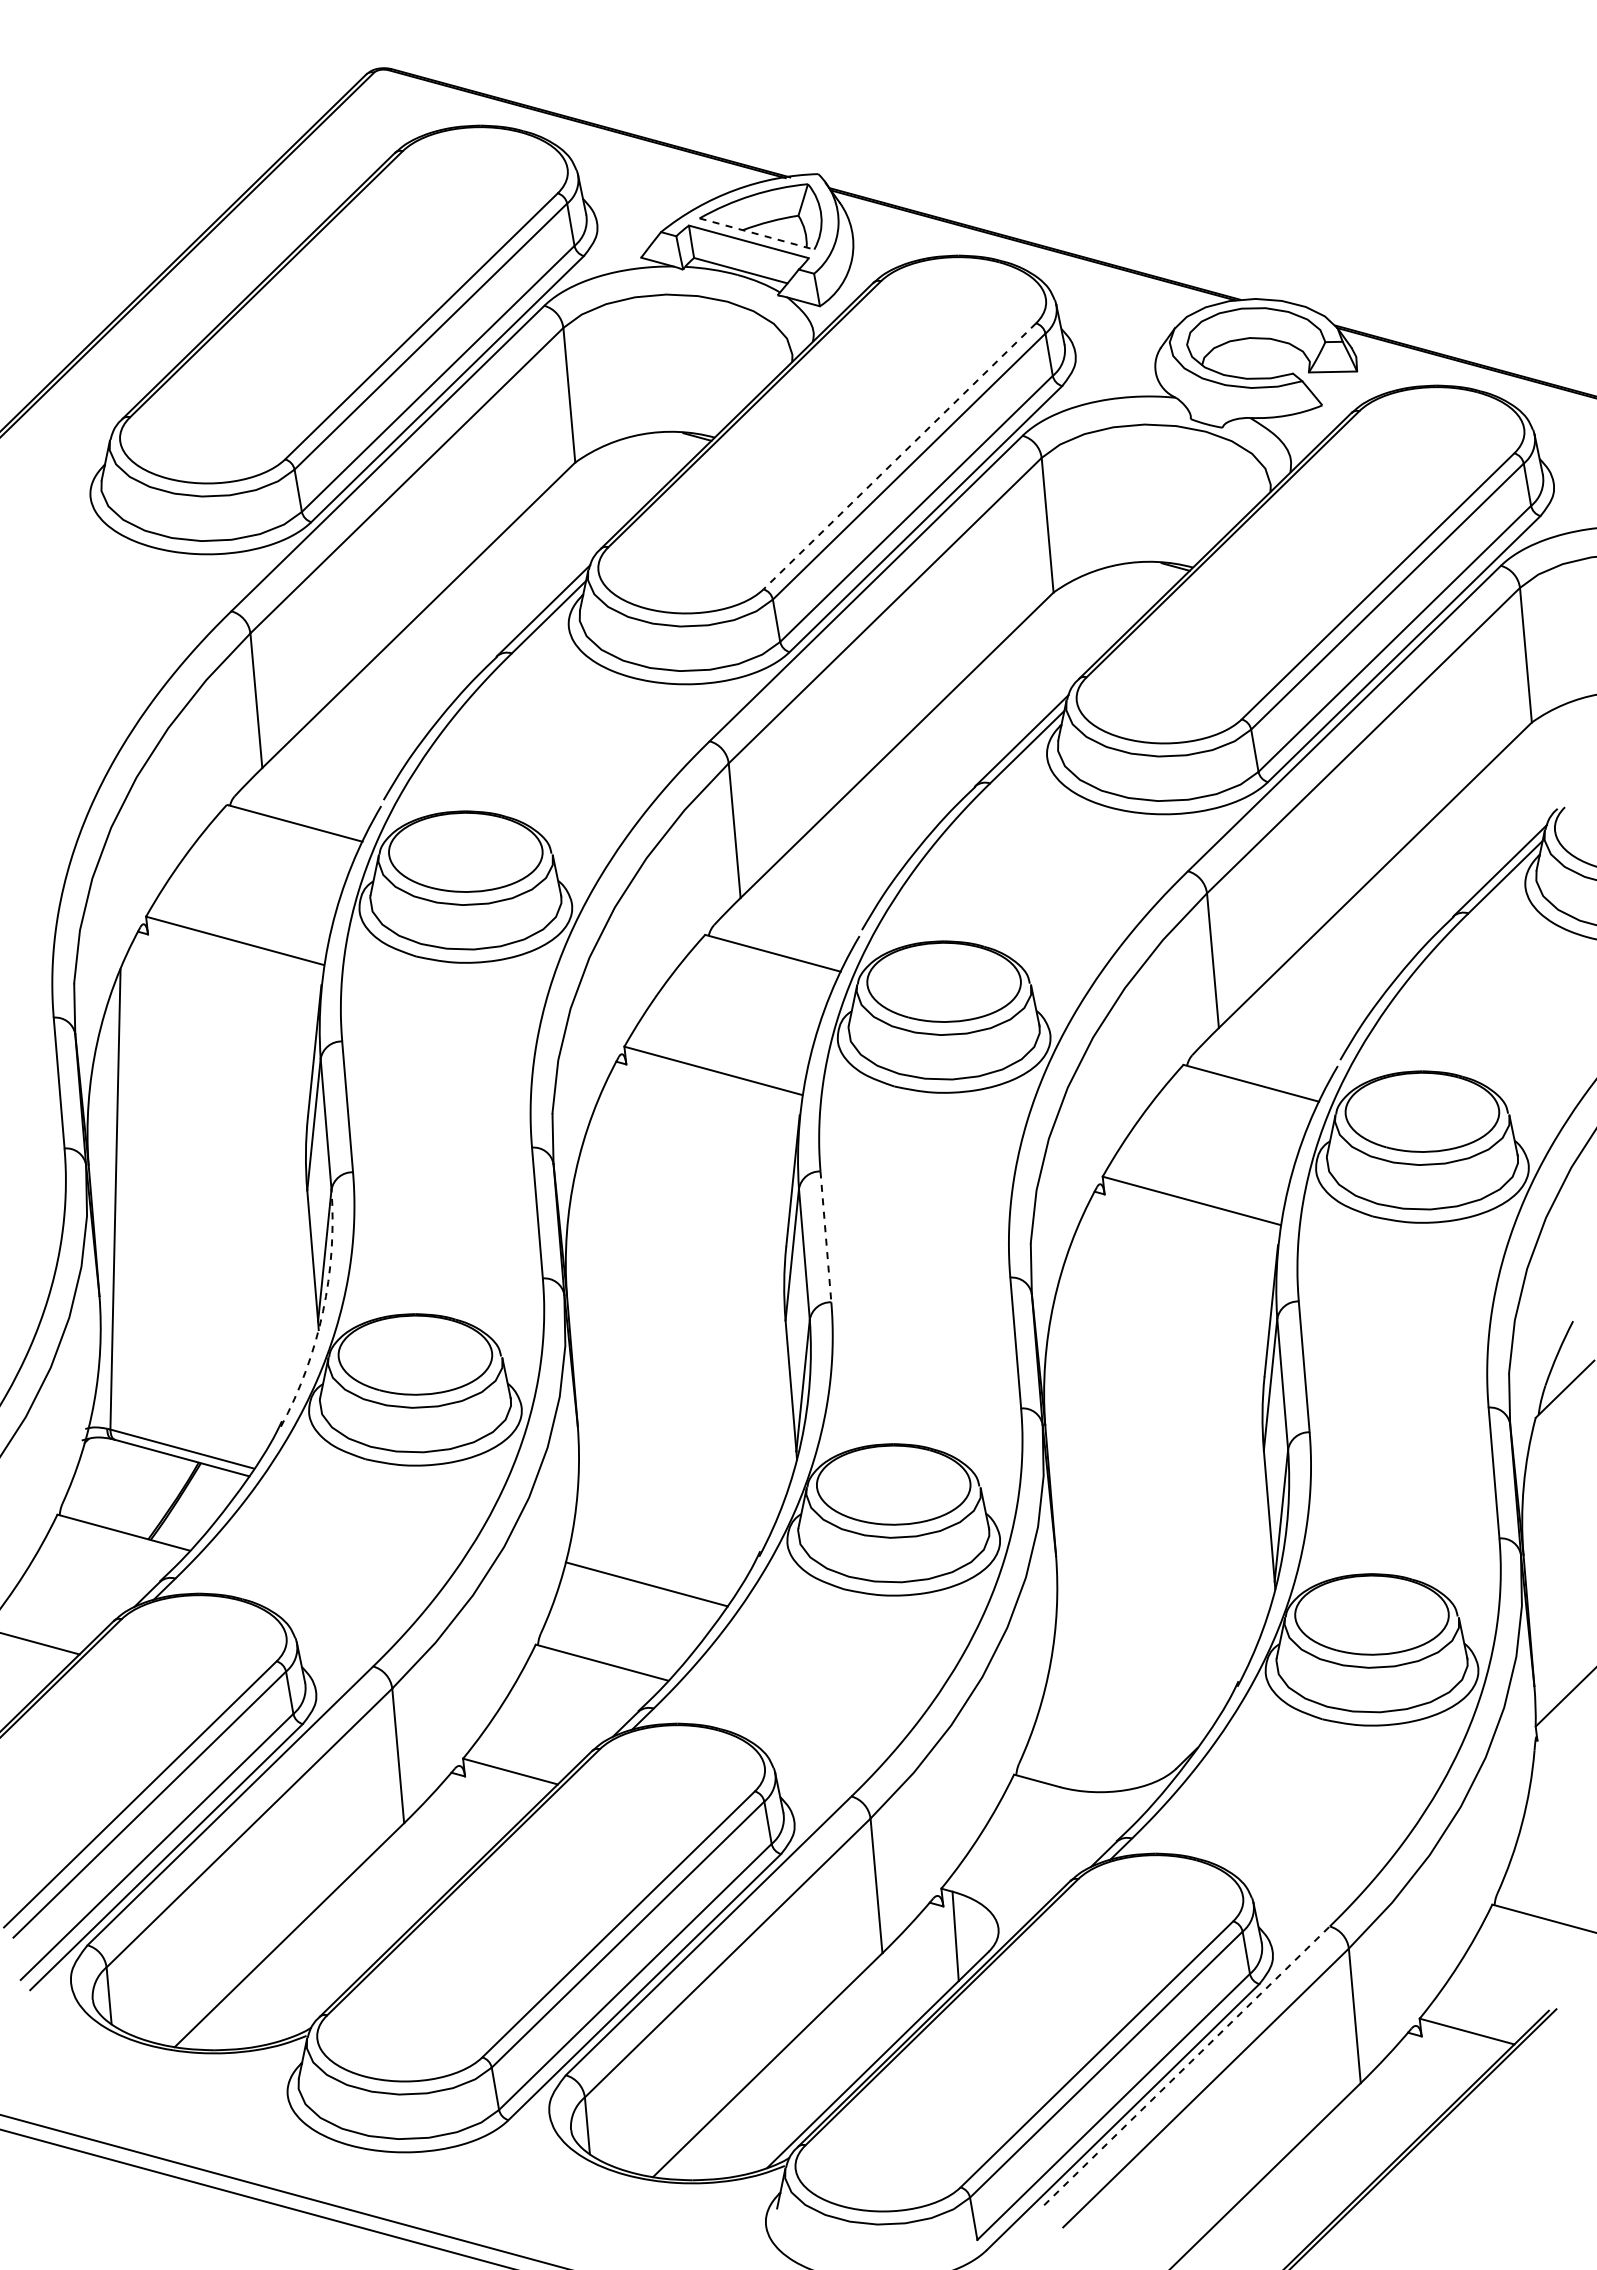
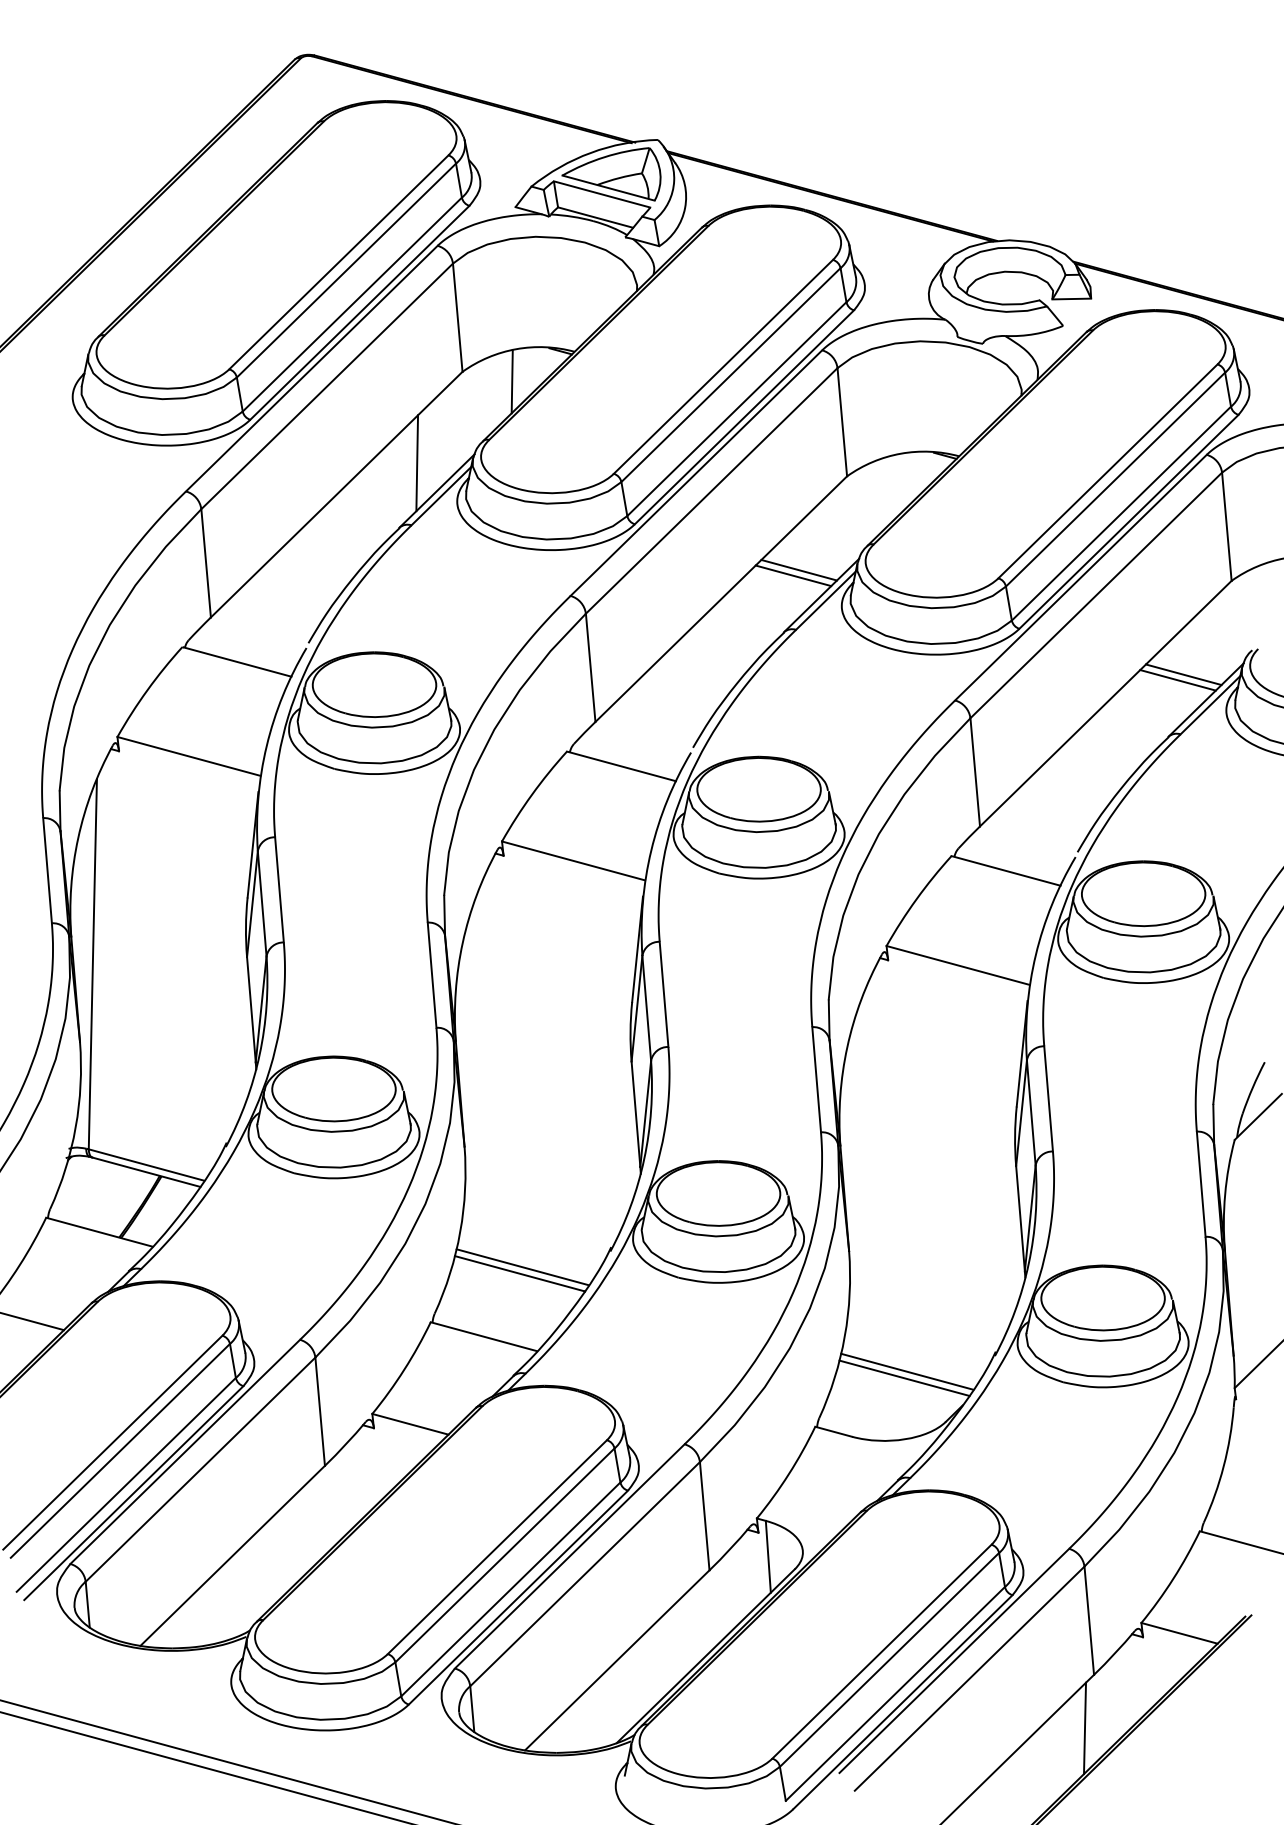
line: (757, 234) -> (609, 188), dashed -> solid
line: (899, 456) -> (723, 366), dashed -> solid
line: (636, 474) -> (511, 381), added
line: (518, 575) -> (416, 462), added
line: (994, 709) -> (799, 570), added
line: (986, 716) -> (793, 576), added
line: (1472, 839) -> (1183, 674), added
line: (1465, 846) -> (1178, 680), added
line: (825, 1236) -> (663, 994), dashed -> solid
arc: (323, 1311) -> (260, 1054), dashed -> solid
line: (649, 1575) -> (522, 1266), added
line: (1128, 1705) -> (907, 1371), added
line: (1124, 1714) -> (904, 1378), added
line: (1186, 2065) -> (953, 1660), dashed -> solid
line: (1349, 2149) -> (1085, 1728), added

